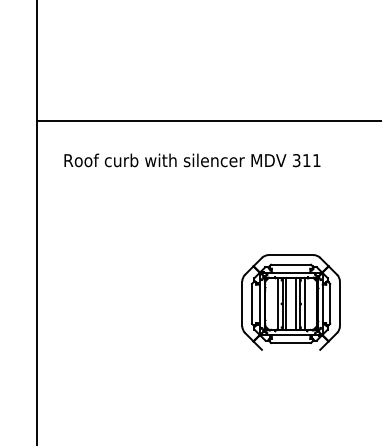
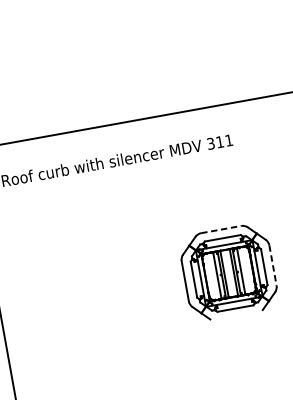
line: (291, 255) -> (221, 229), solid -> dashed
line: (339, 304) -> (272, 266), solid -> dashed

